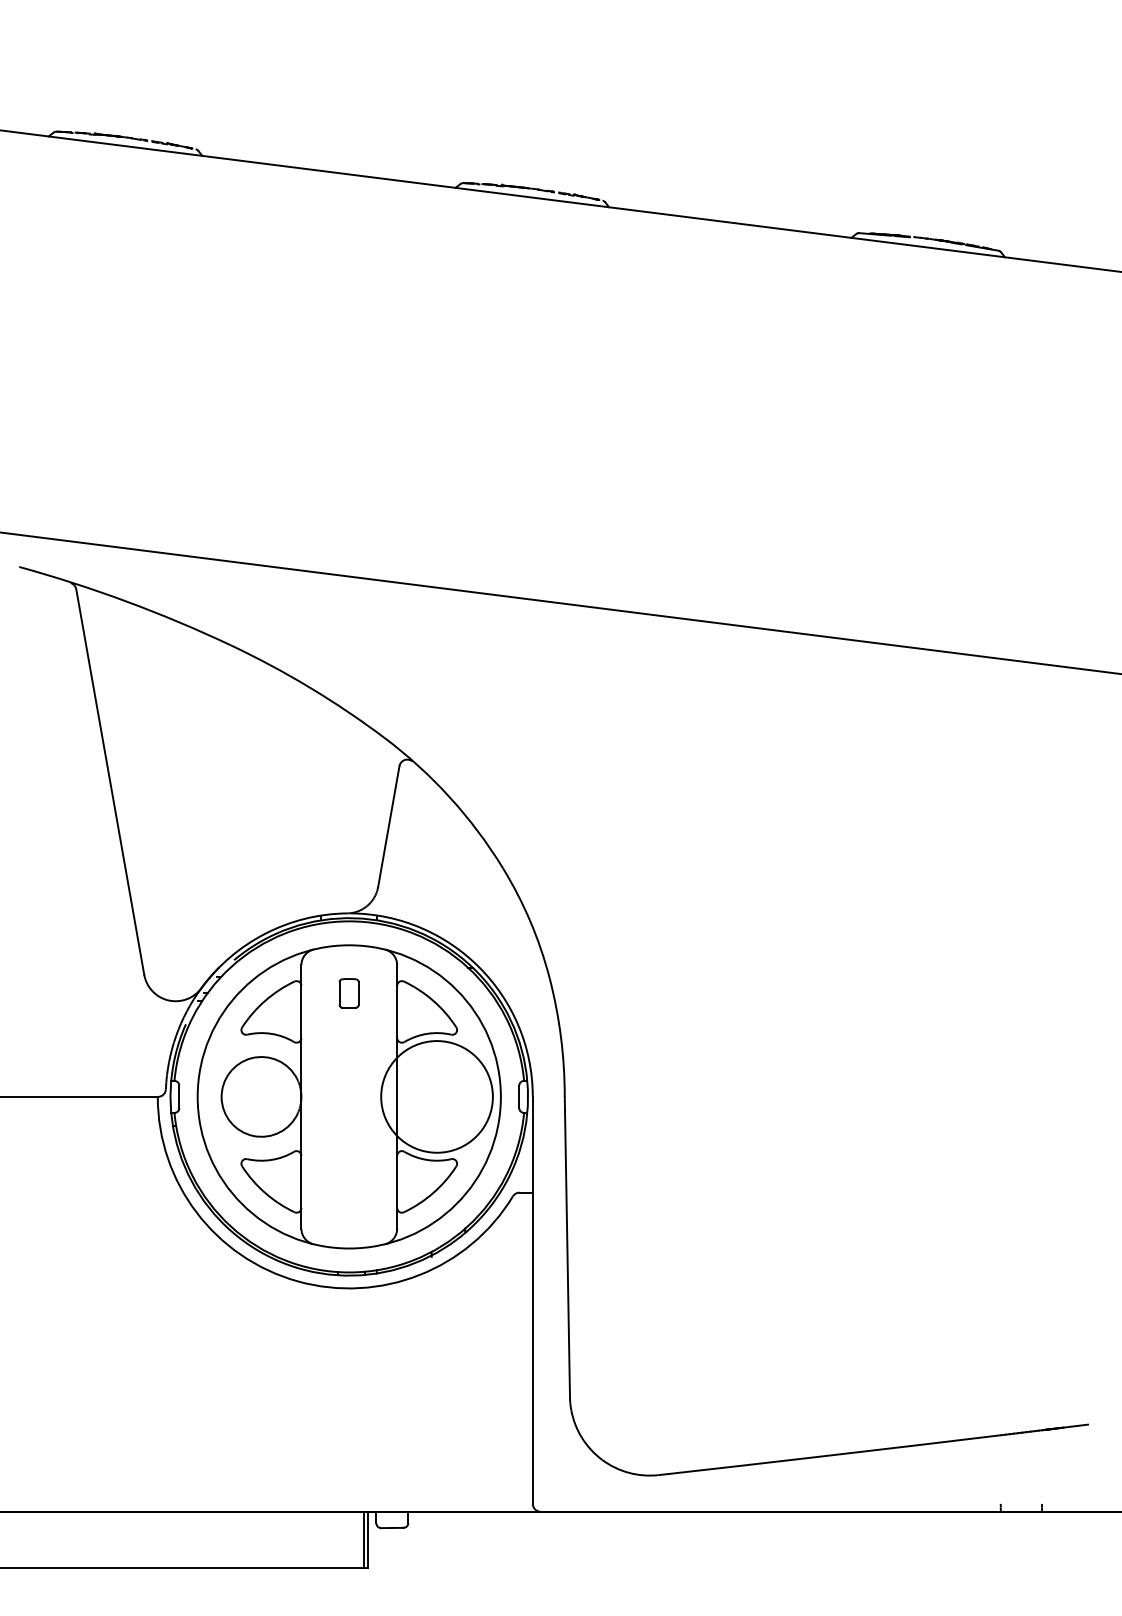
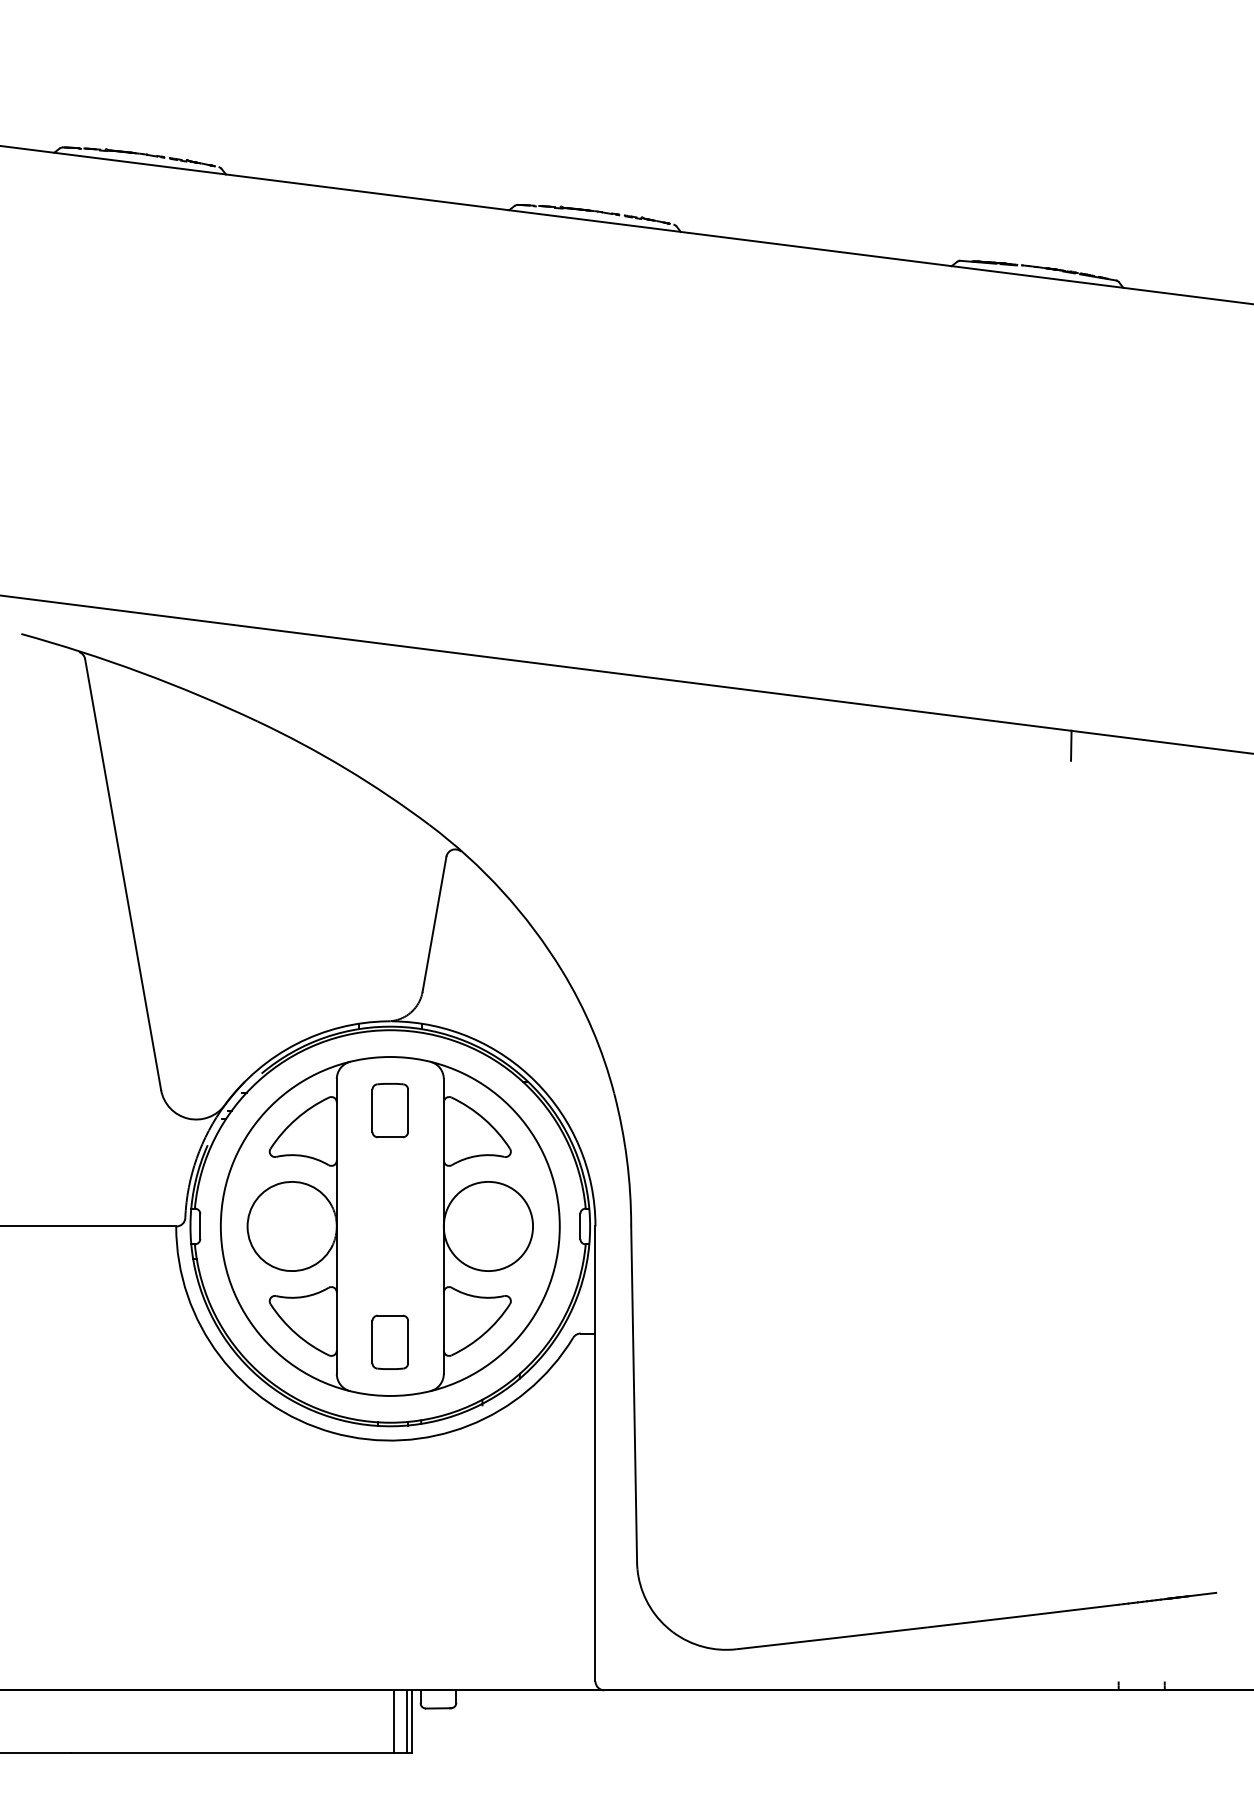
line: (958, 666) -> (1071, 745), added
part: (348, 993) -> (389, 1110), size x1.67
circle: (437, 1096) -> (488, 1226), size x0.71
part: (348, 1199) -> (389, 1341), added
line: (353, 1539) -> (394, 1721), added

